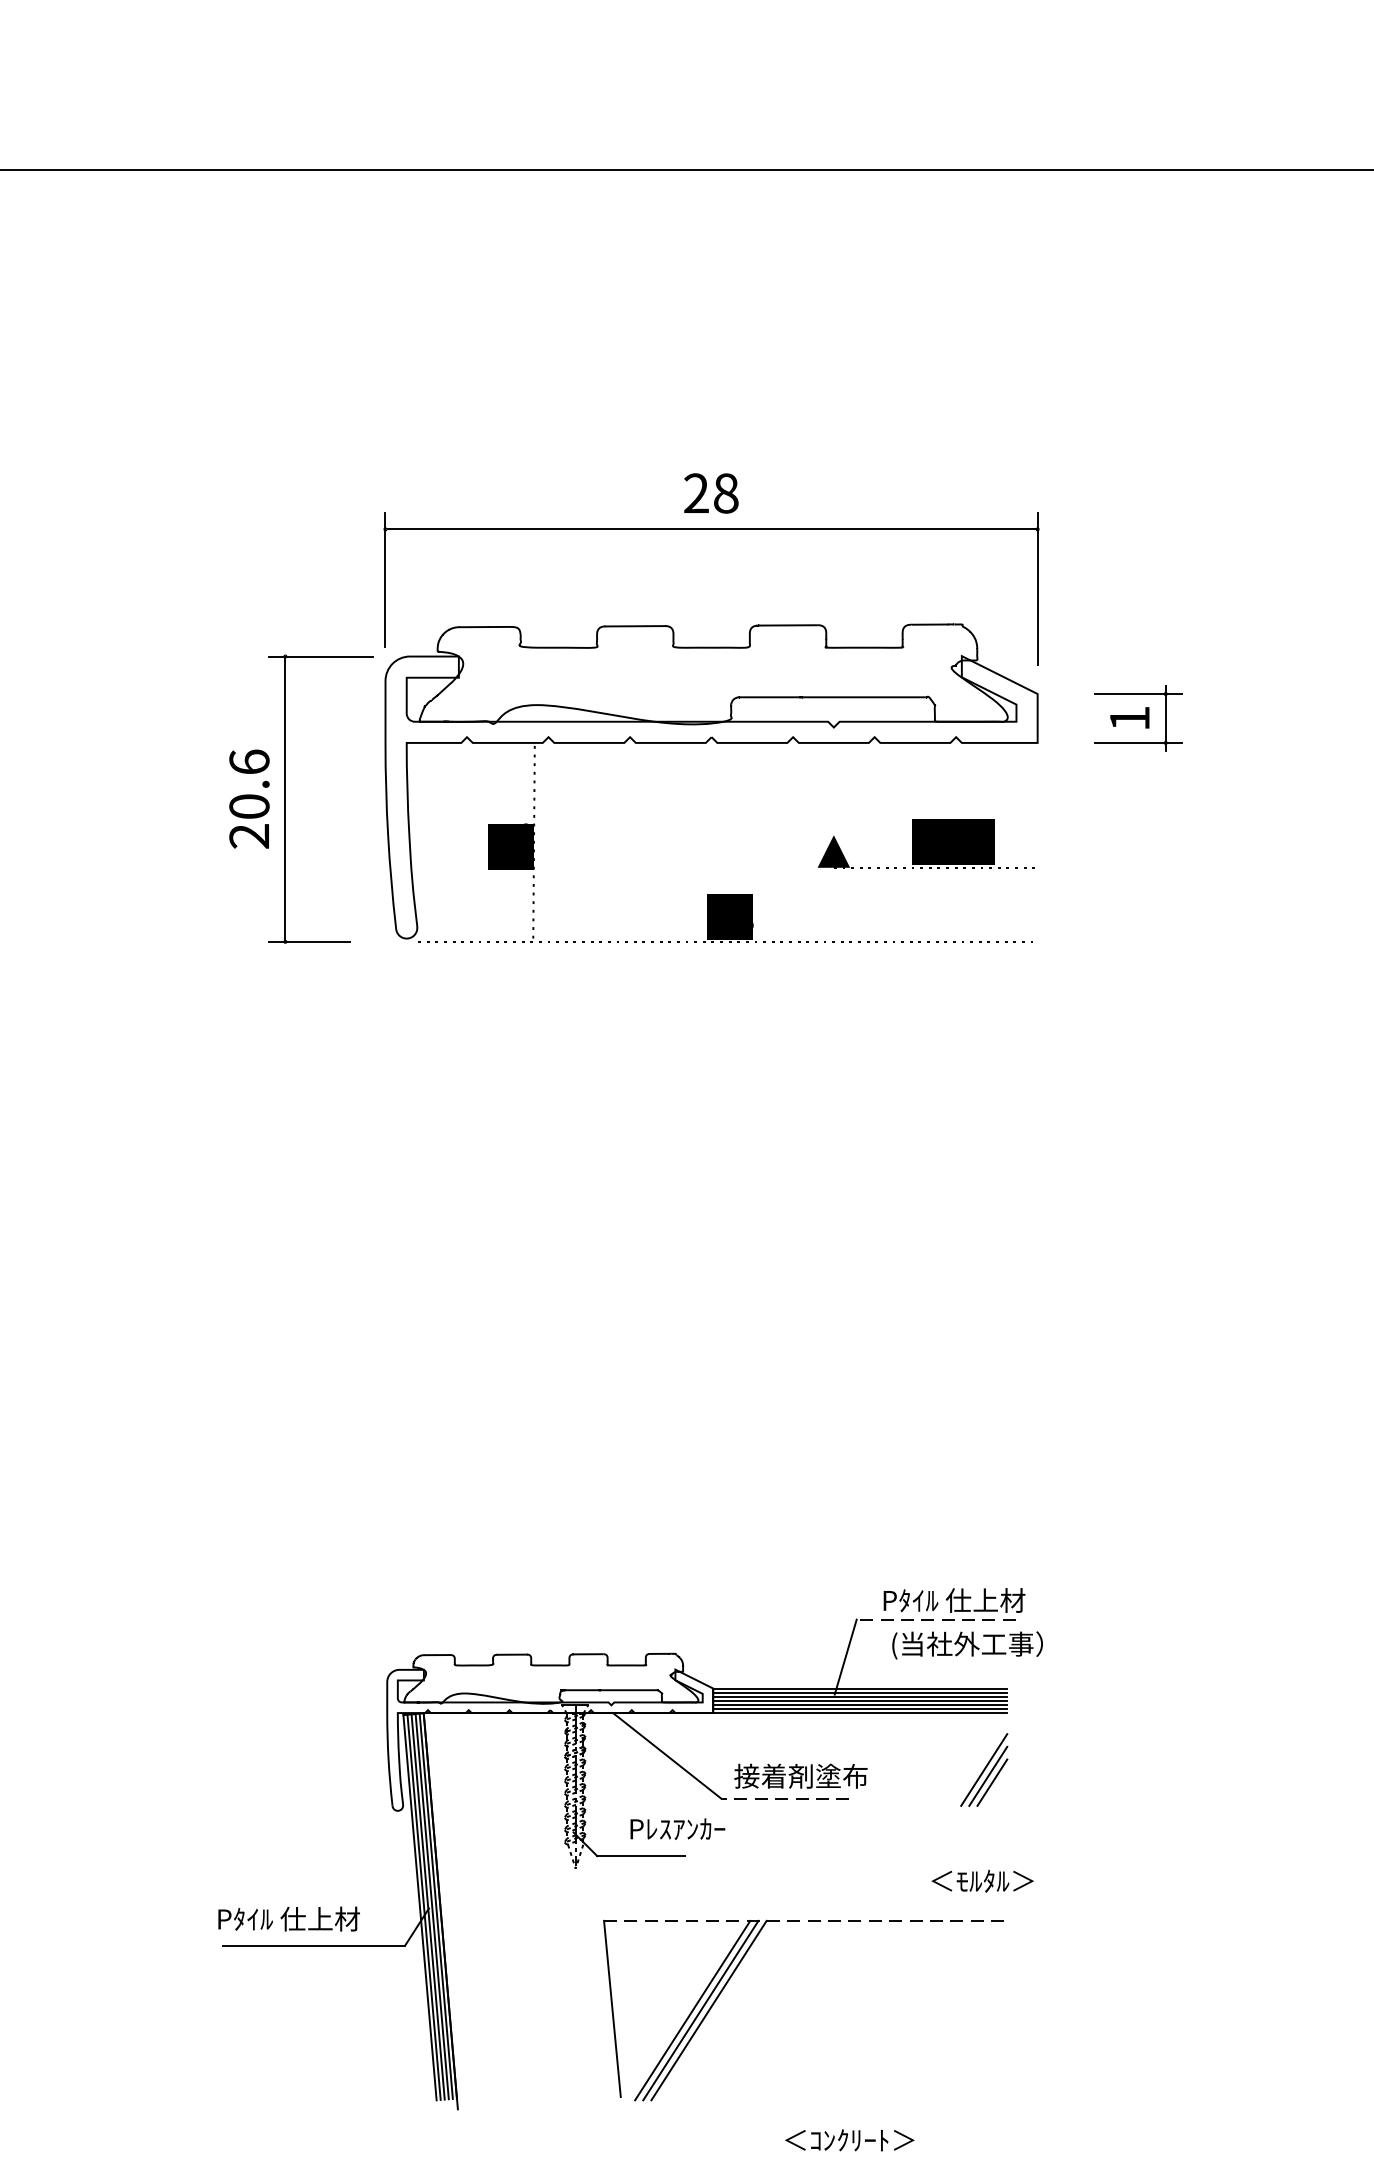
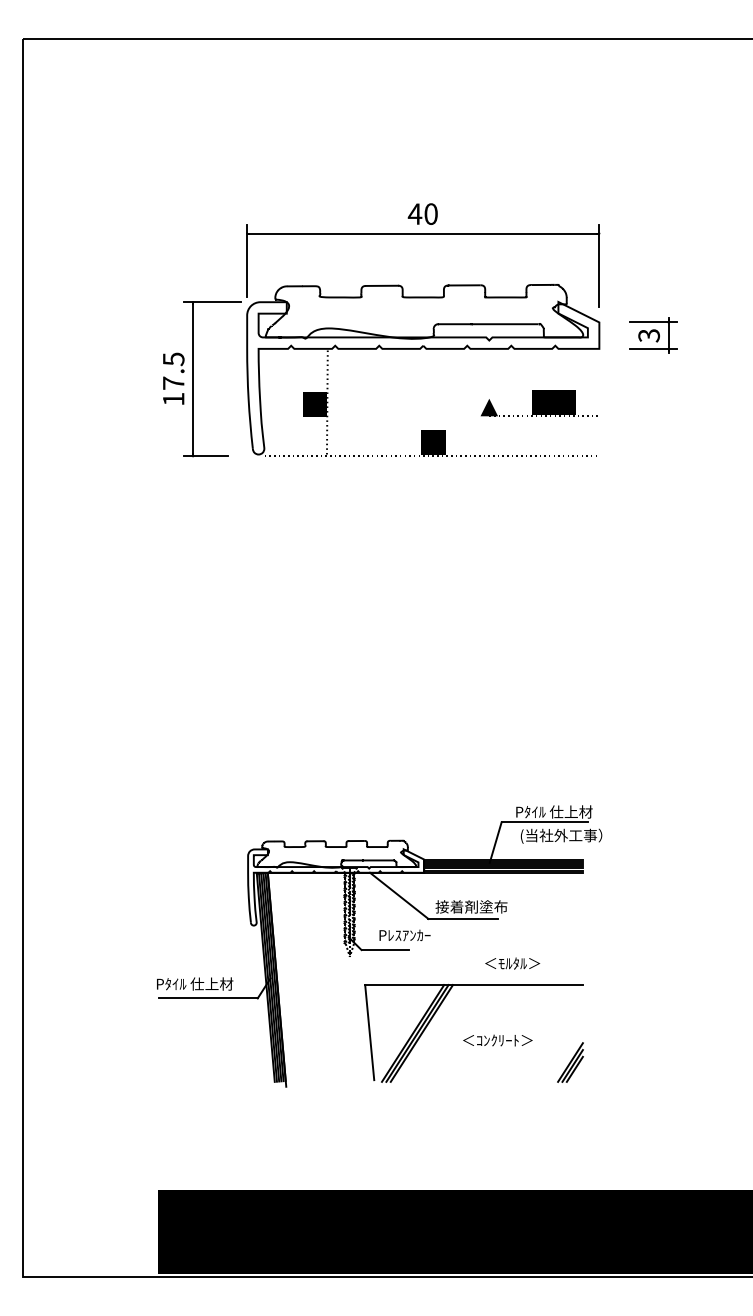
text: (710, 492) -> (422, 213), 28 -> 40
text: (1130, 718) -> (649, 335), 1 -> 3
text: (249, 797) -> (173, 378), 20.6 -> 17.5
line: (936, 1619) -> (544, 822), dashed -> solid
part: (984, 1769) -> (570, 1062), moved
line: (786, 1797) -> (463, 918), dashed -> solid
text: (982, 1881) -> (512, 963), moved
line: (806, 1921) -> (474, 985), dashed -> solid
text: (849, 2140) -> (497, 1040), moved

